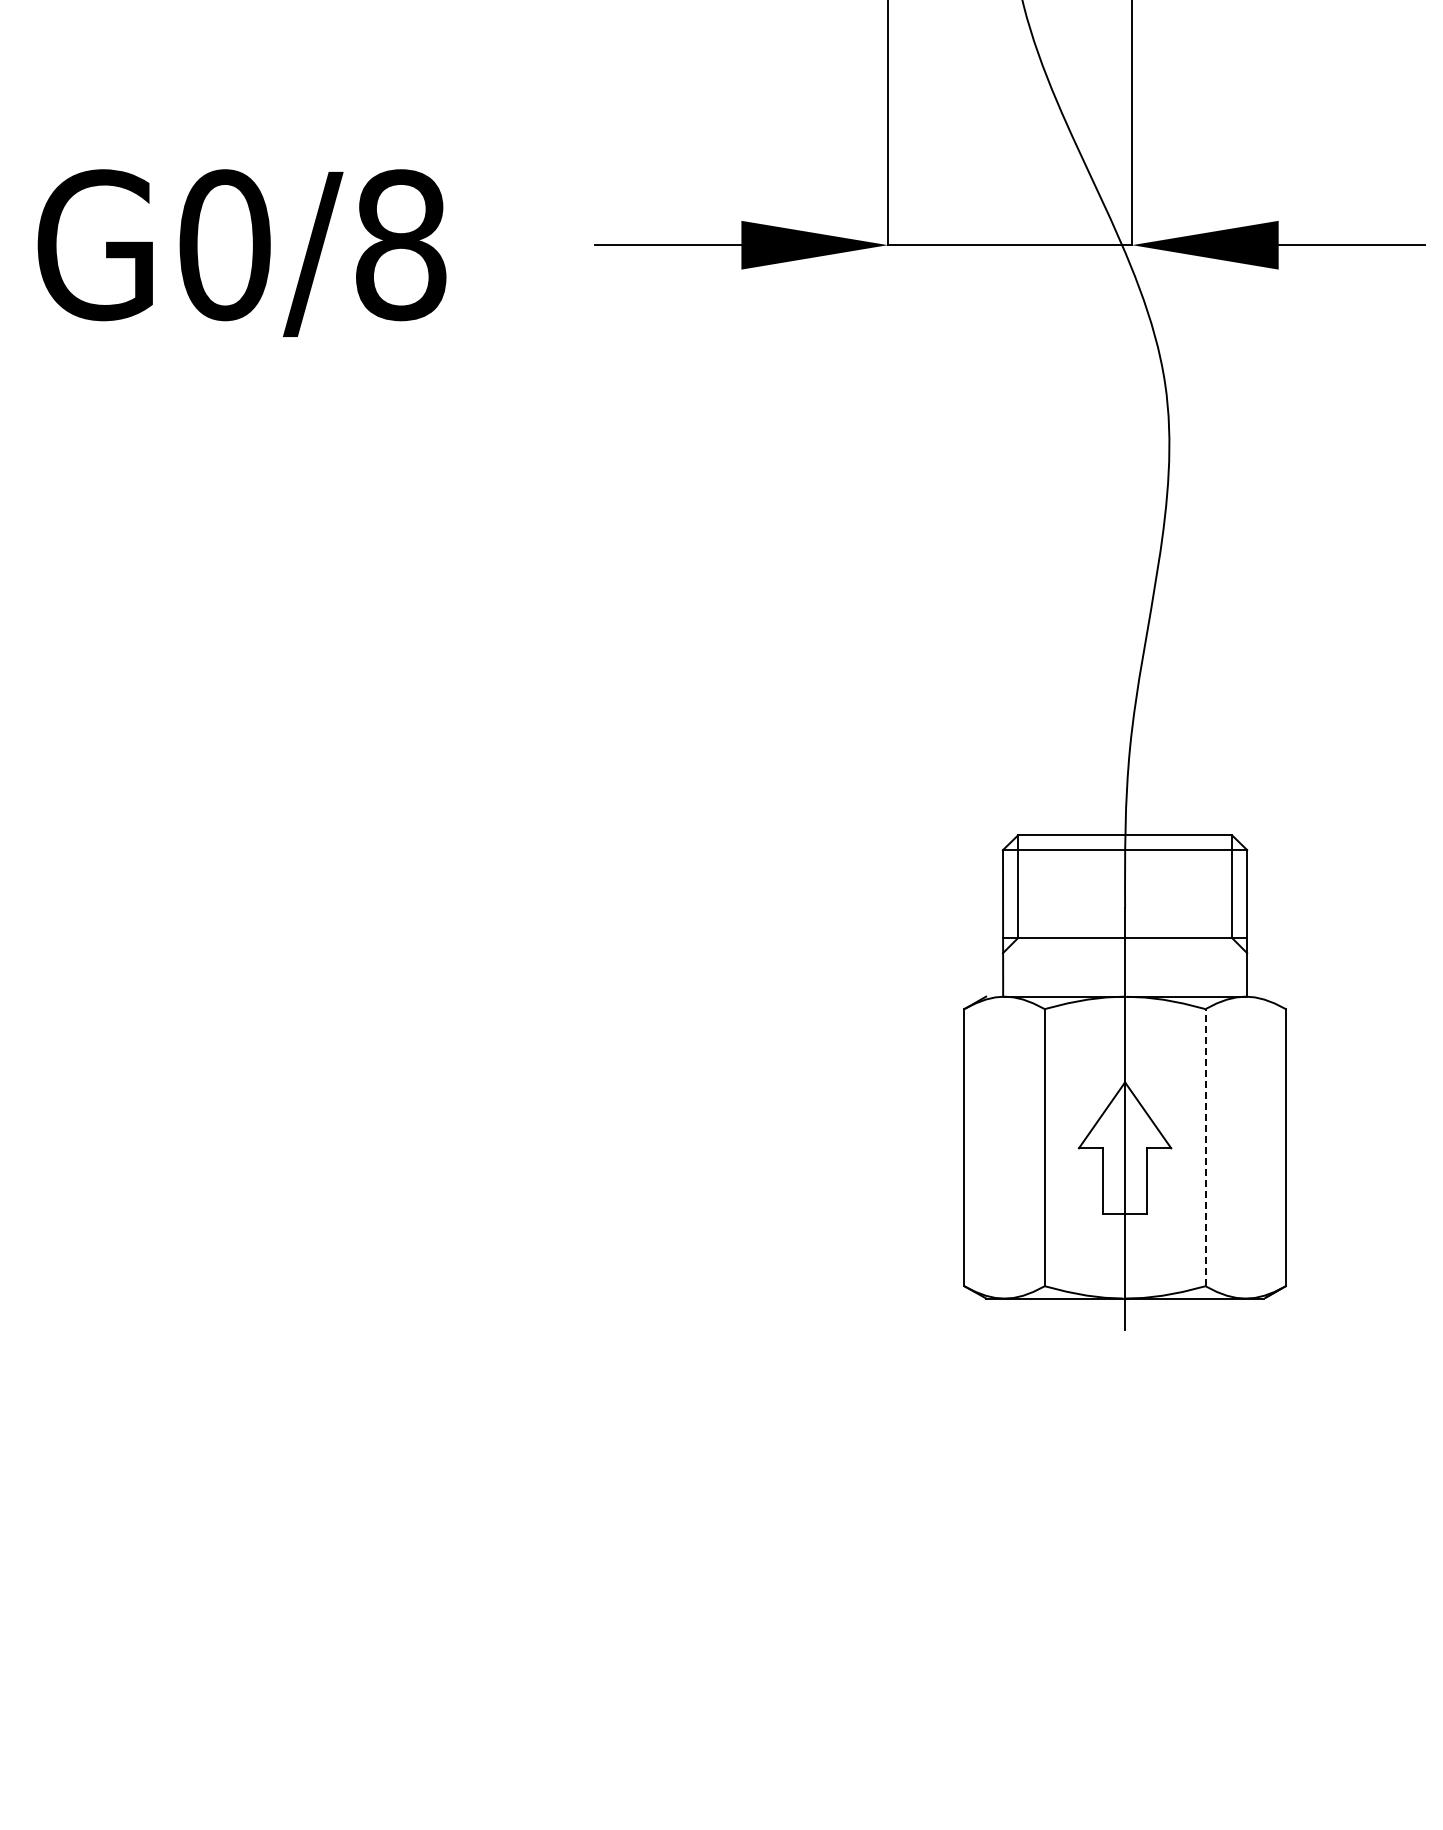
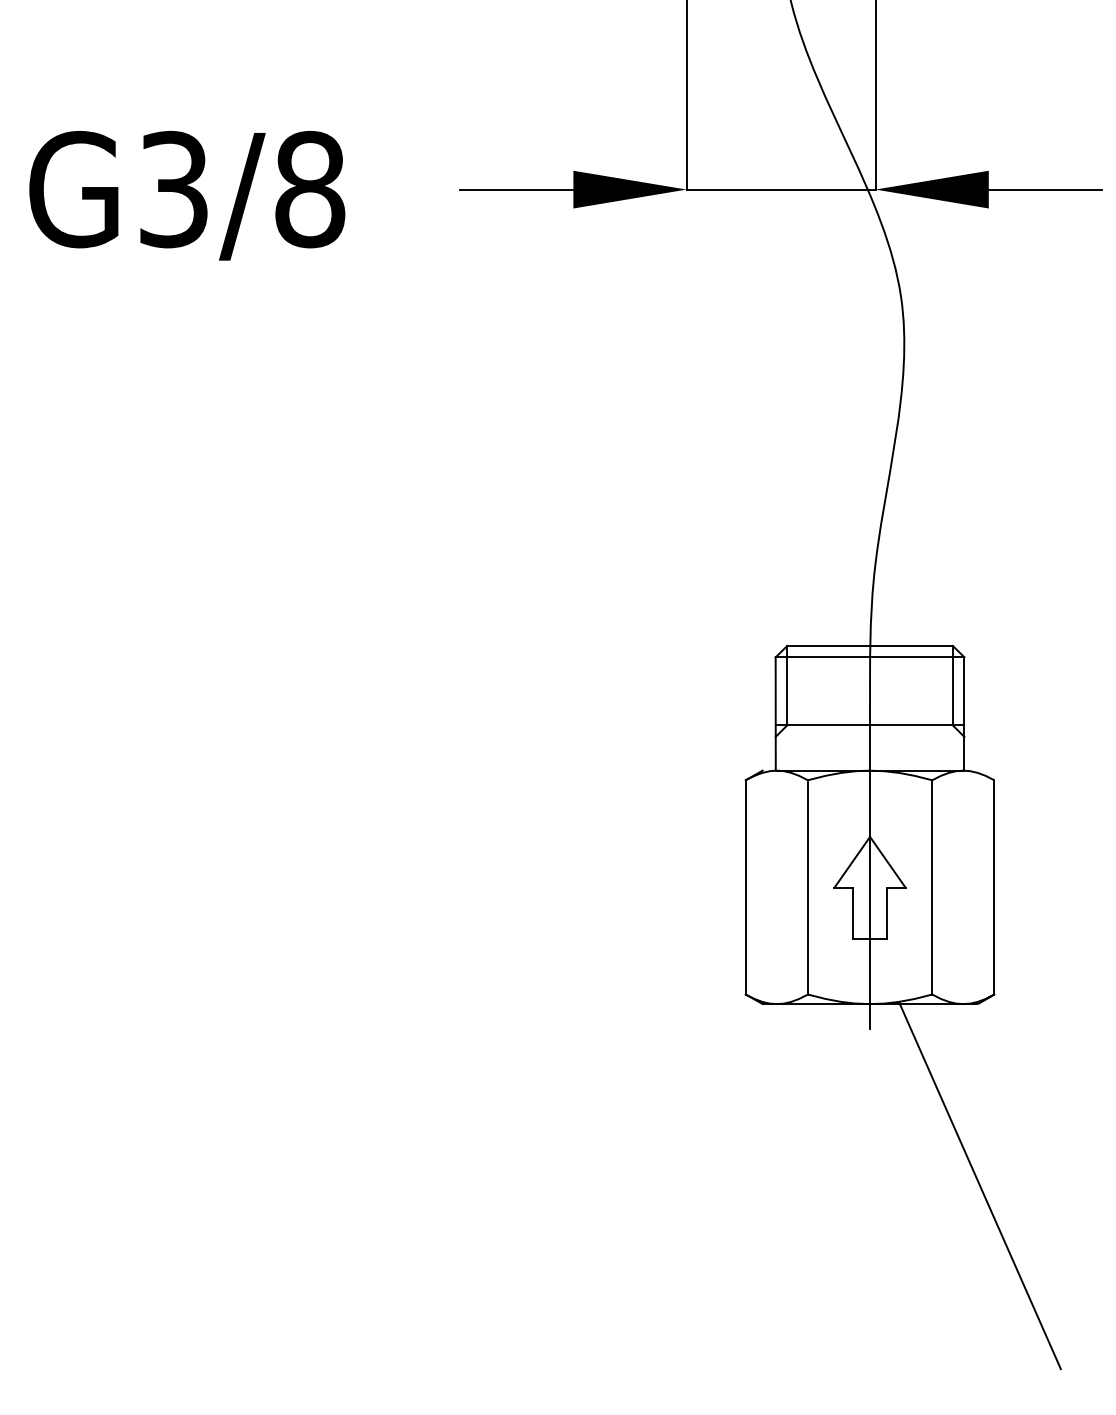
text: (224, 245) -> (173, 189), G0/8 -> G3/8
line: (1205, 1147) -> (932, 887), dashed -> solid
line: (1266, 1532) -> (979, 1184), added

